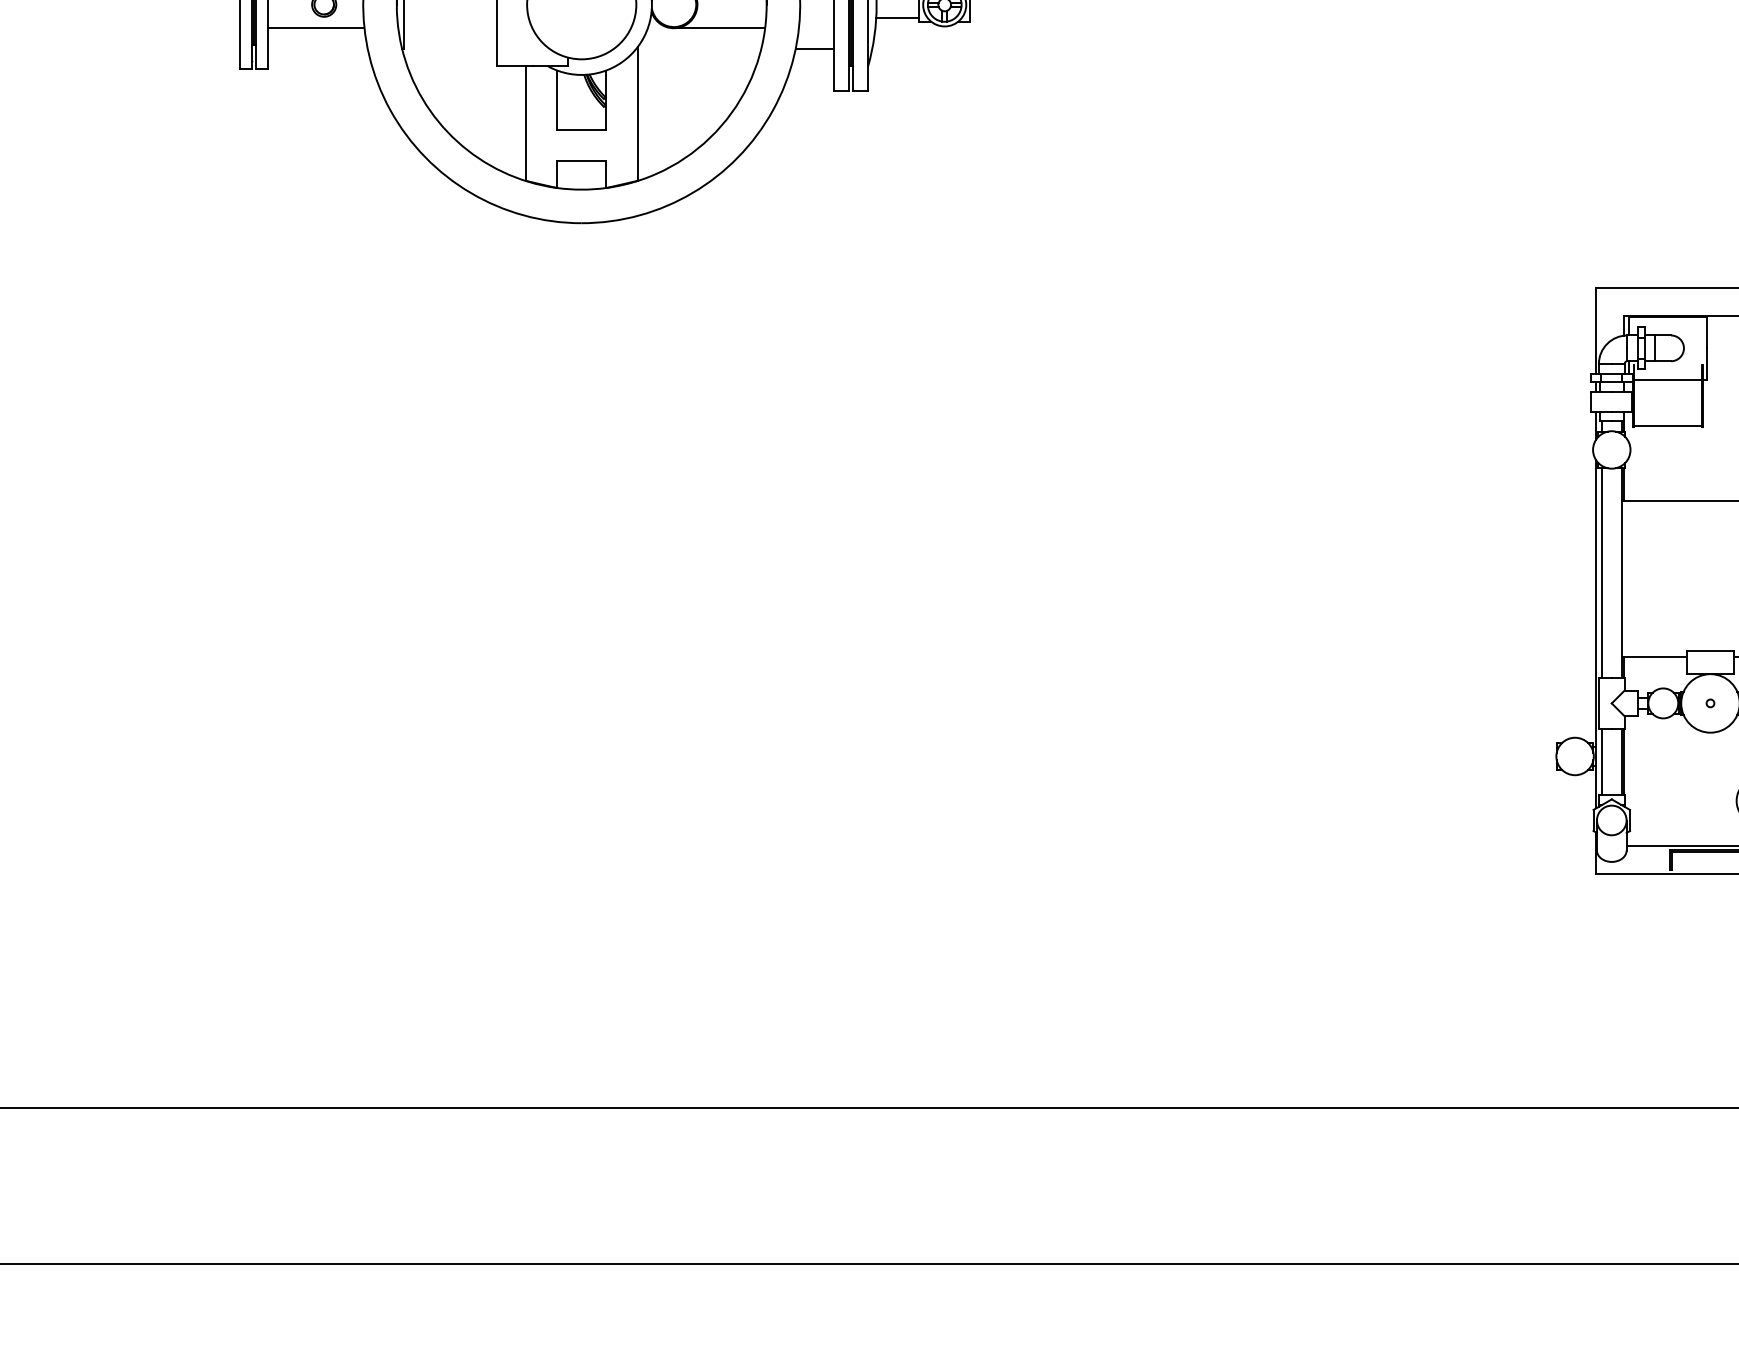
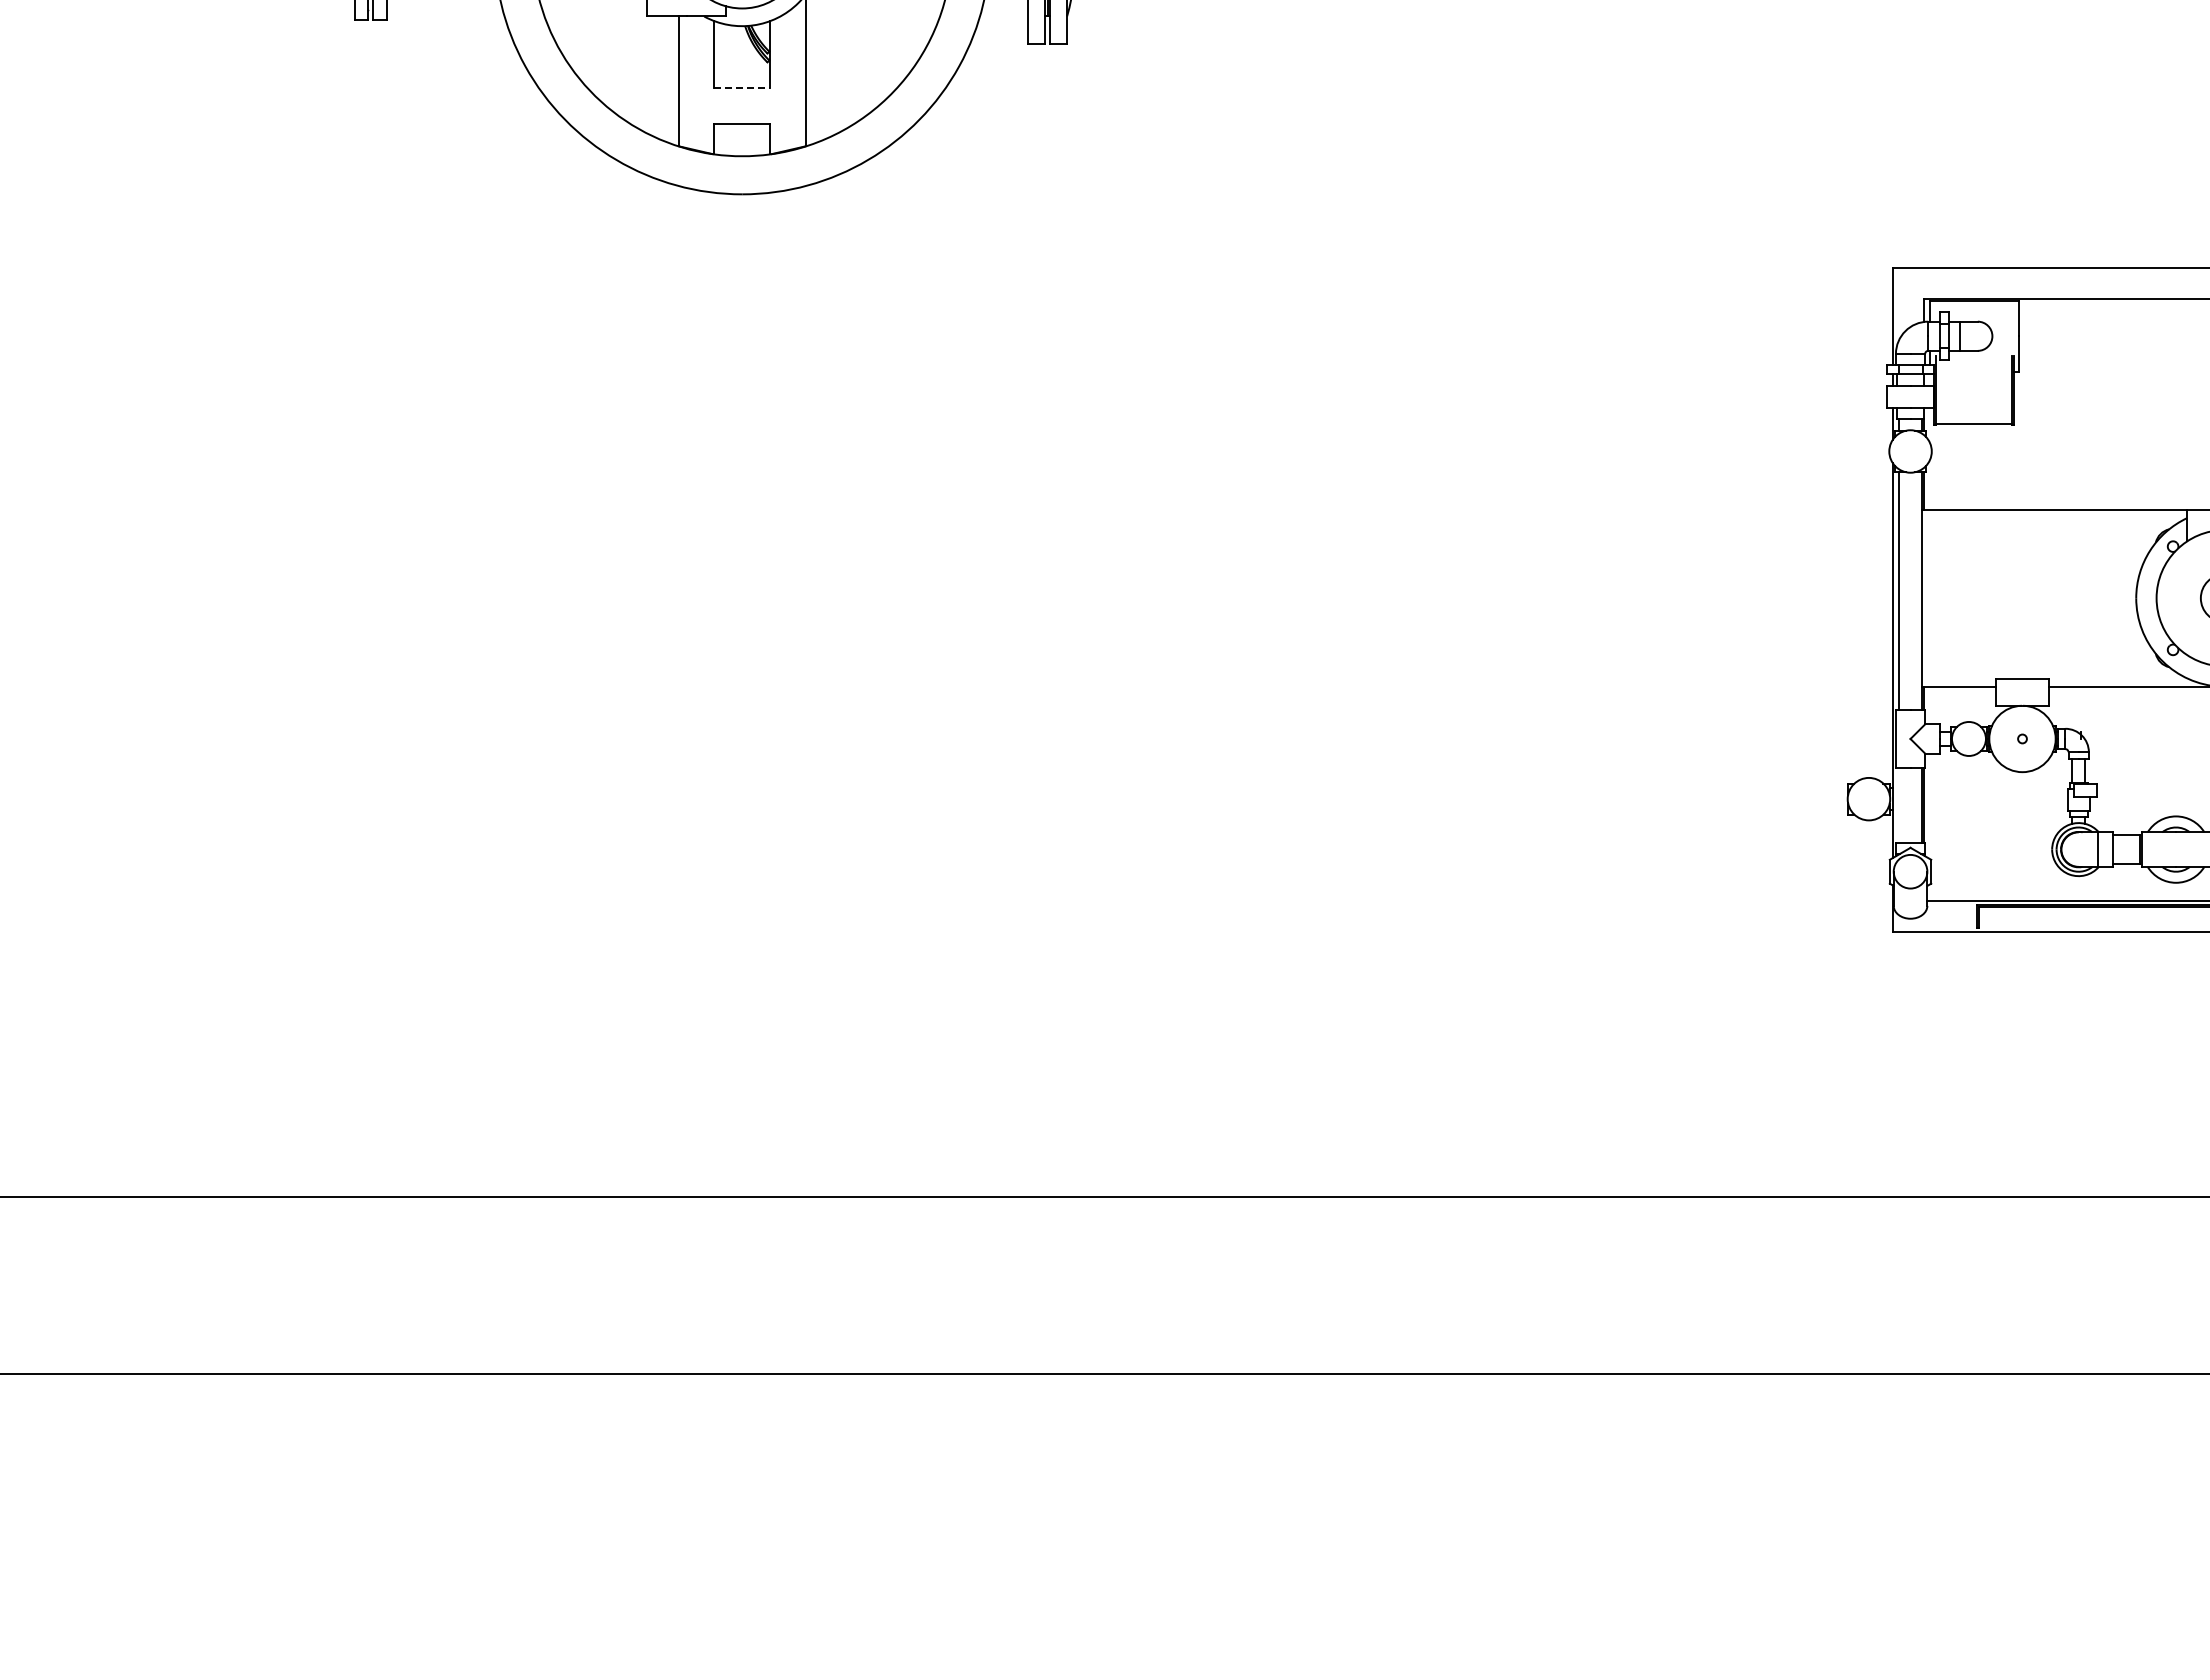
line: (581, 129) -> (742, 88), solid -> dashed
line: (1668, 379) -> (1974, 371), removed
line: (1602, 762) -> (1899, 805), removed

